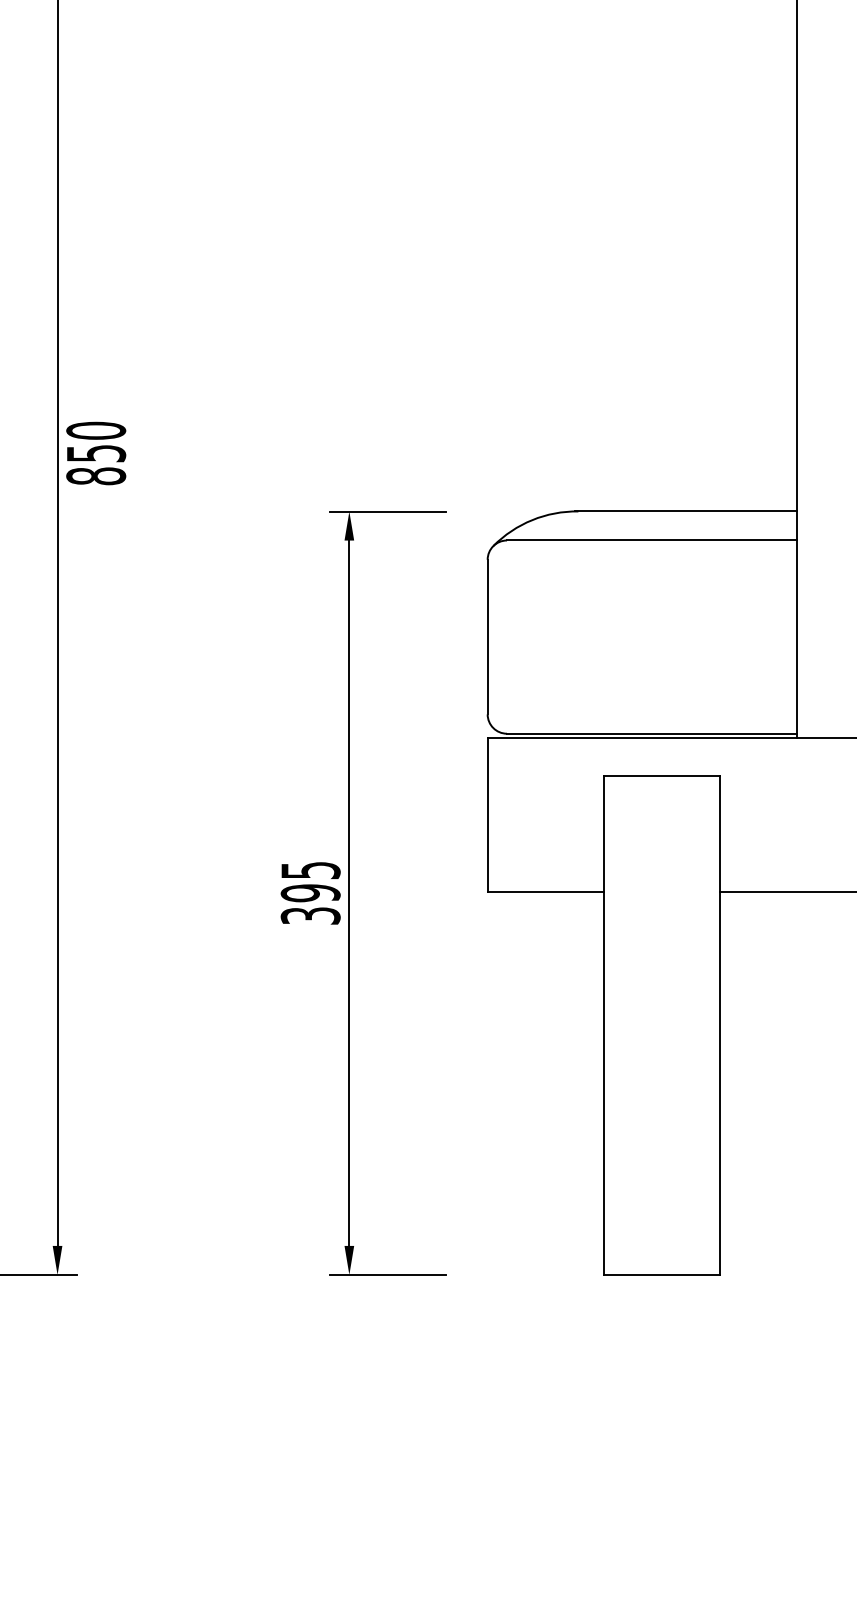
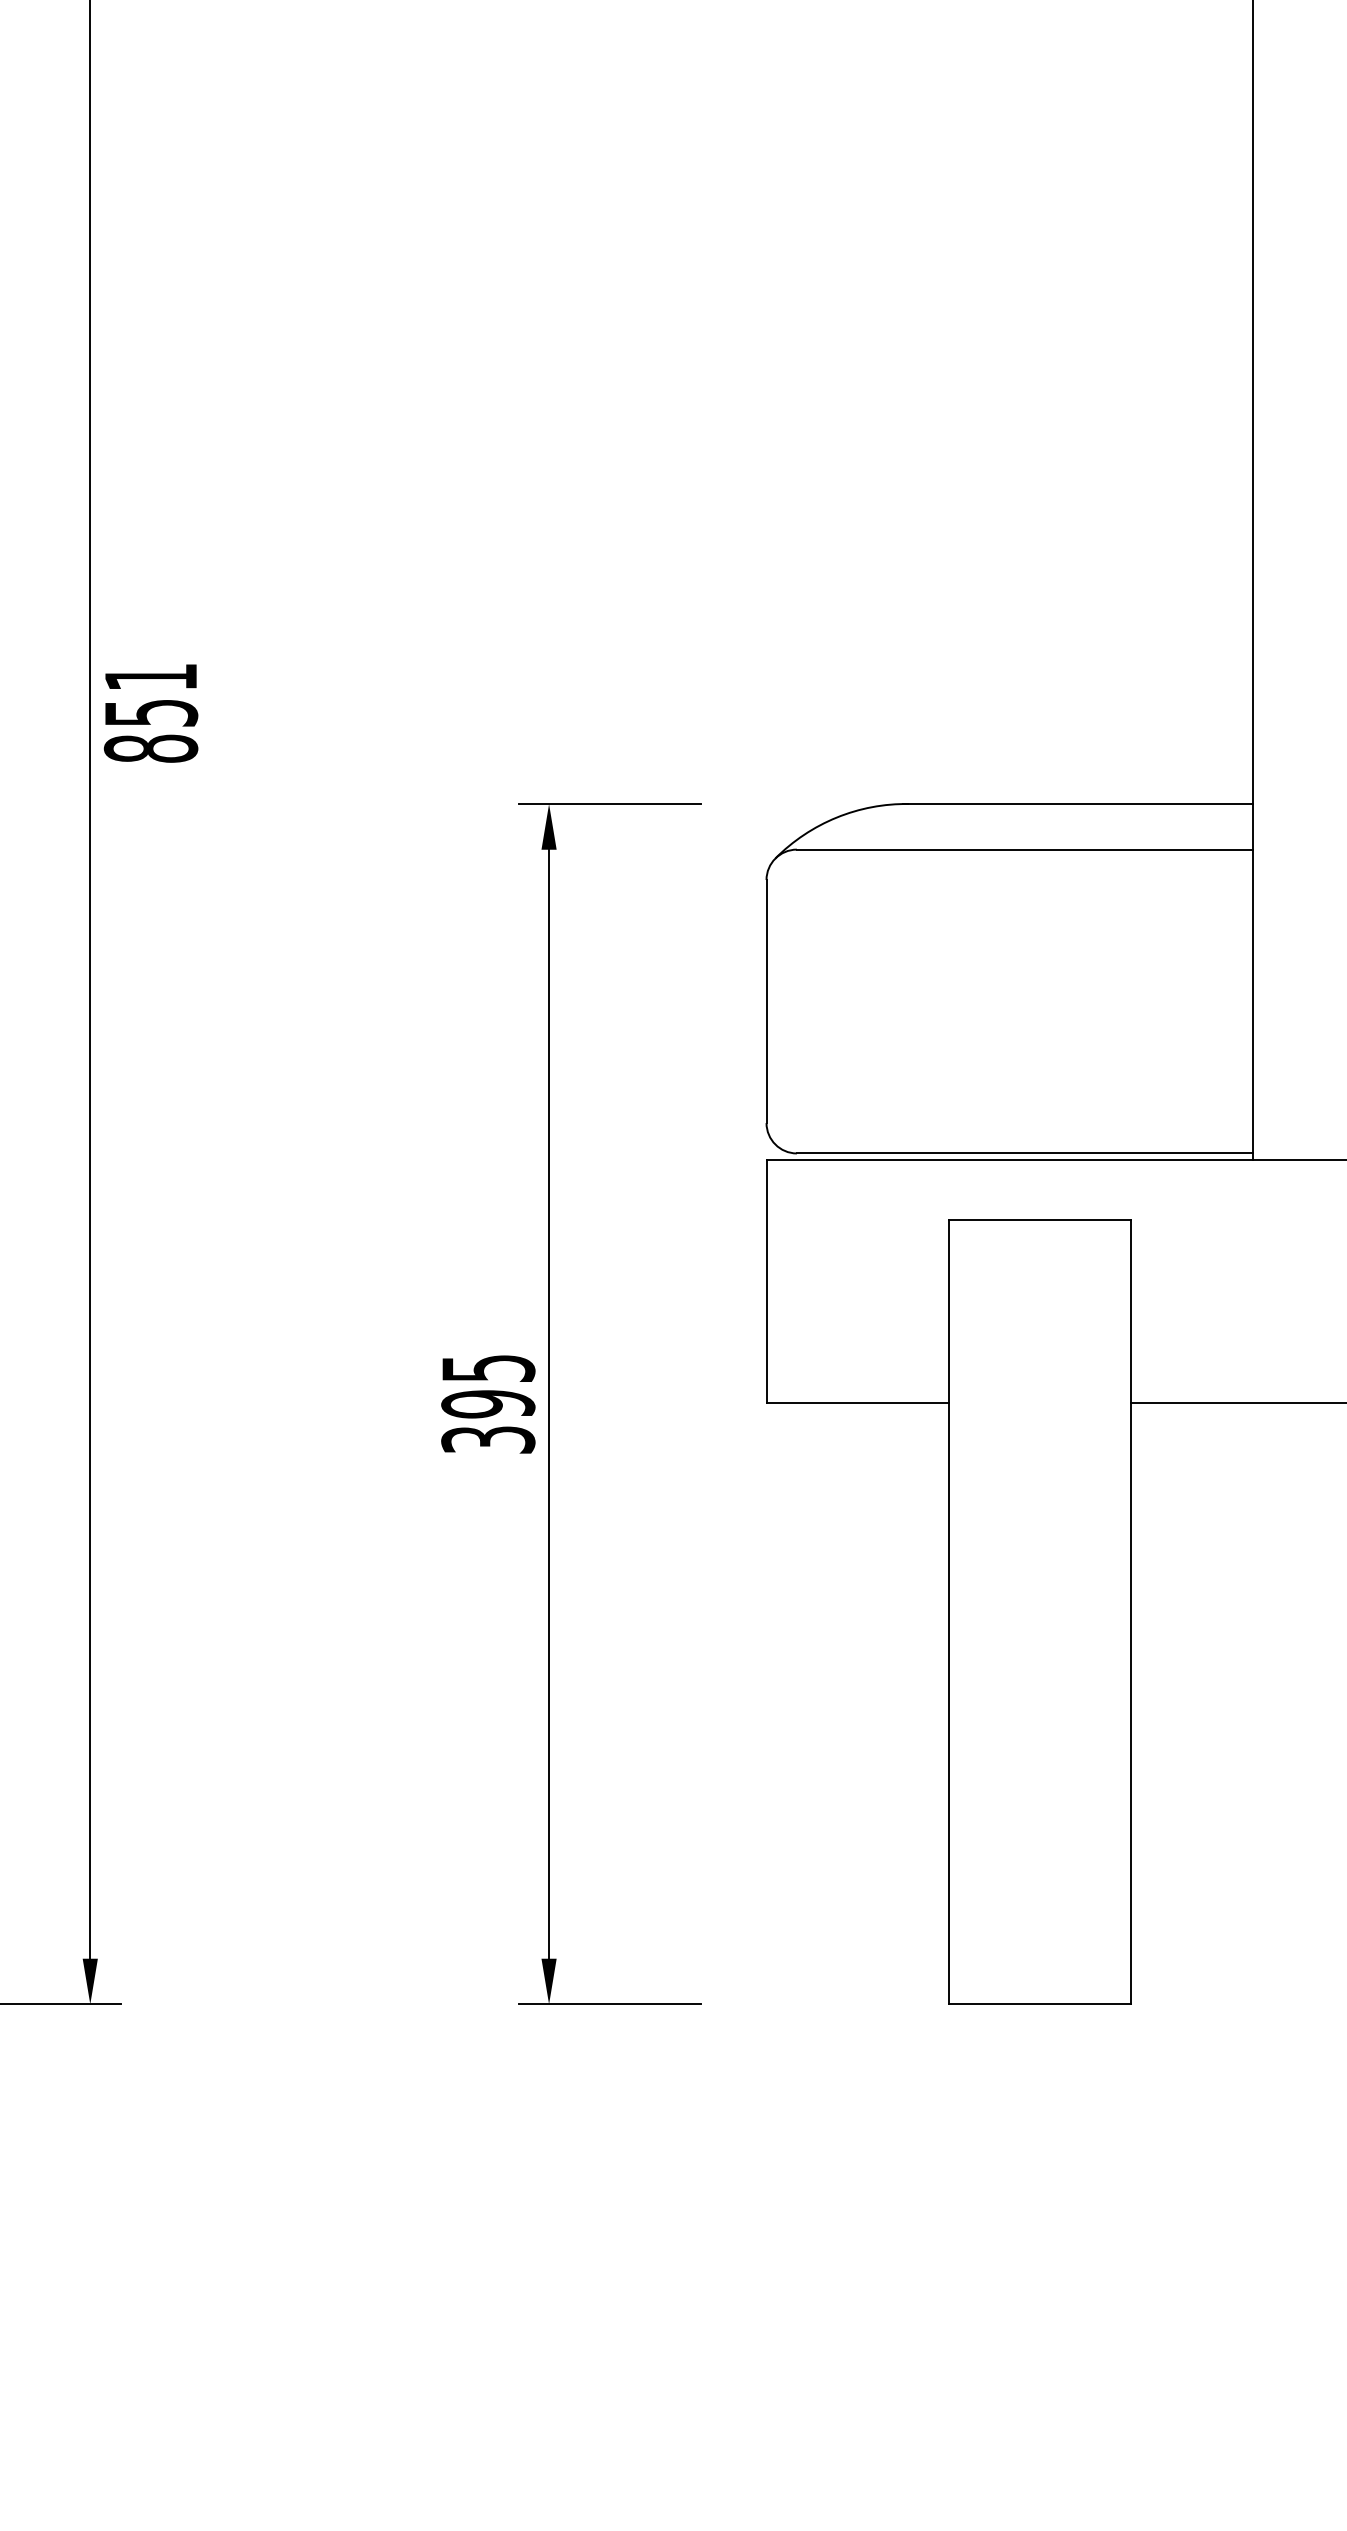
text: (96, 430) -> (151, 676), 850 -> 851

